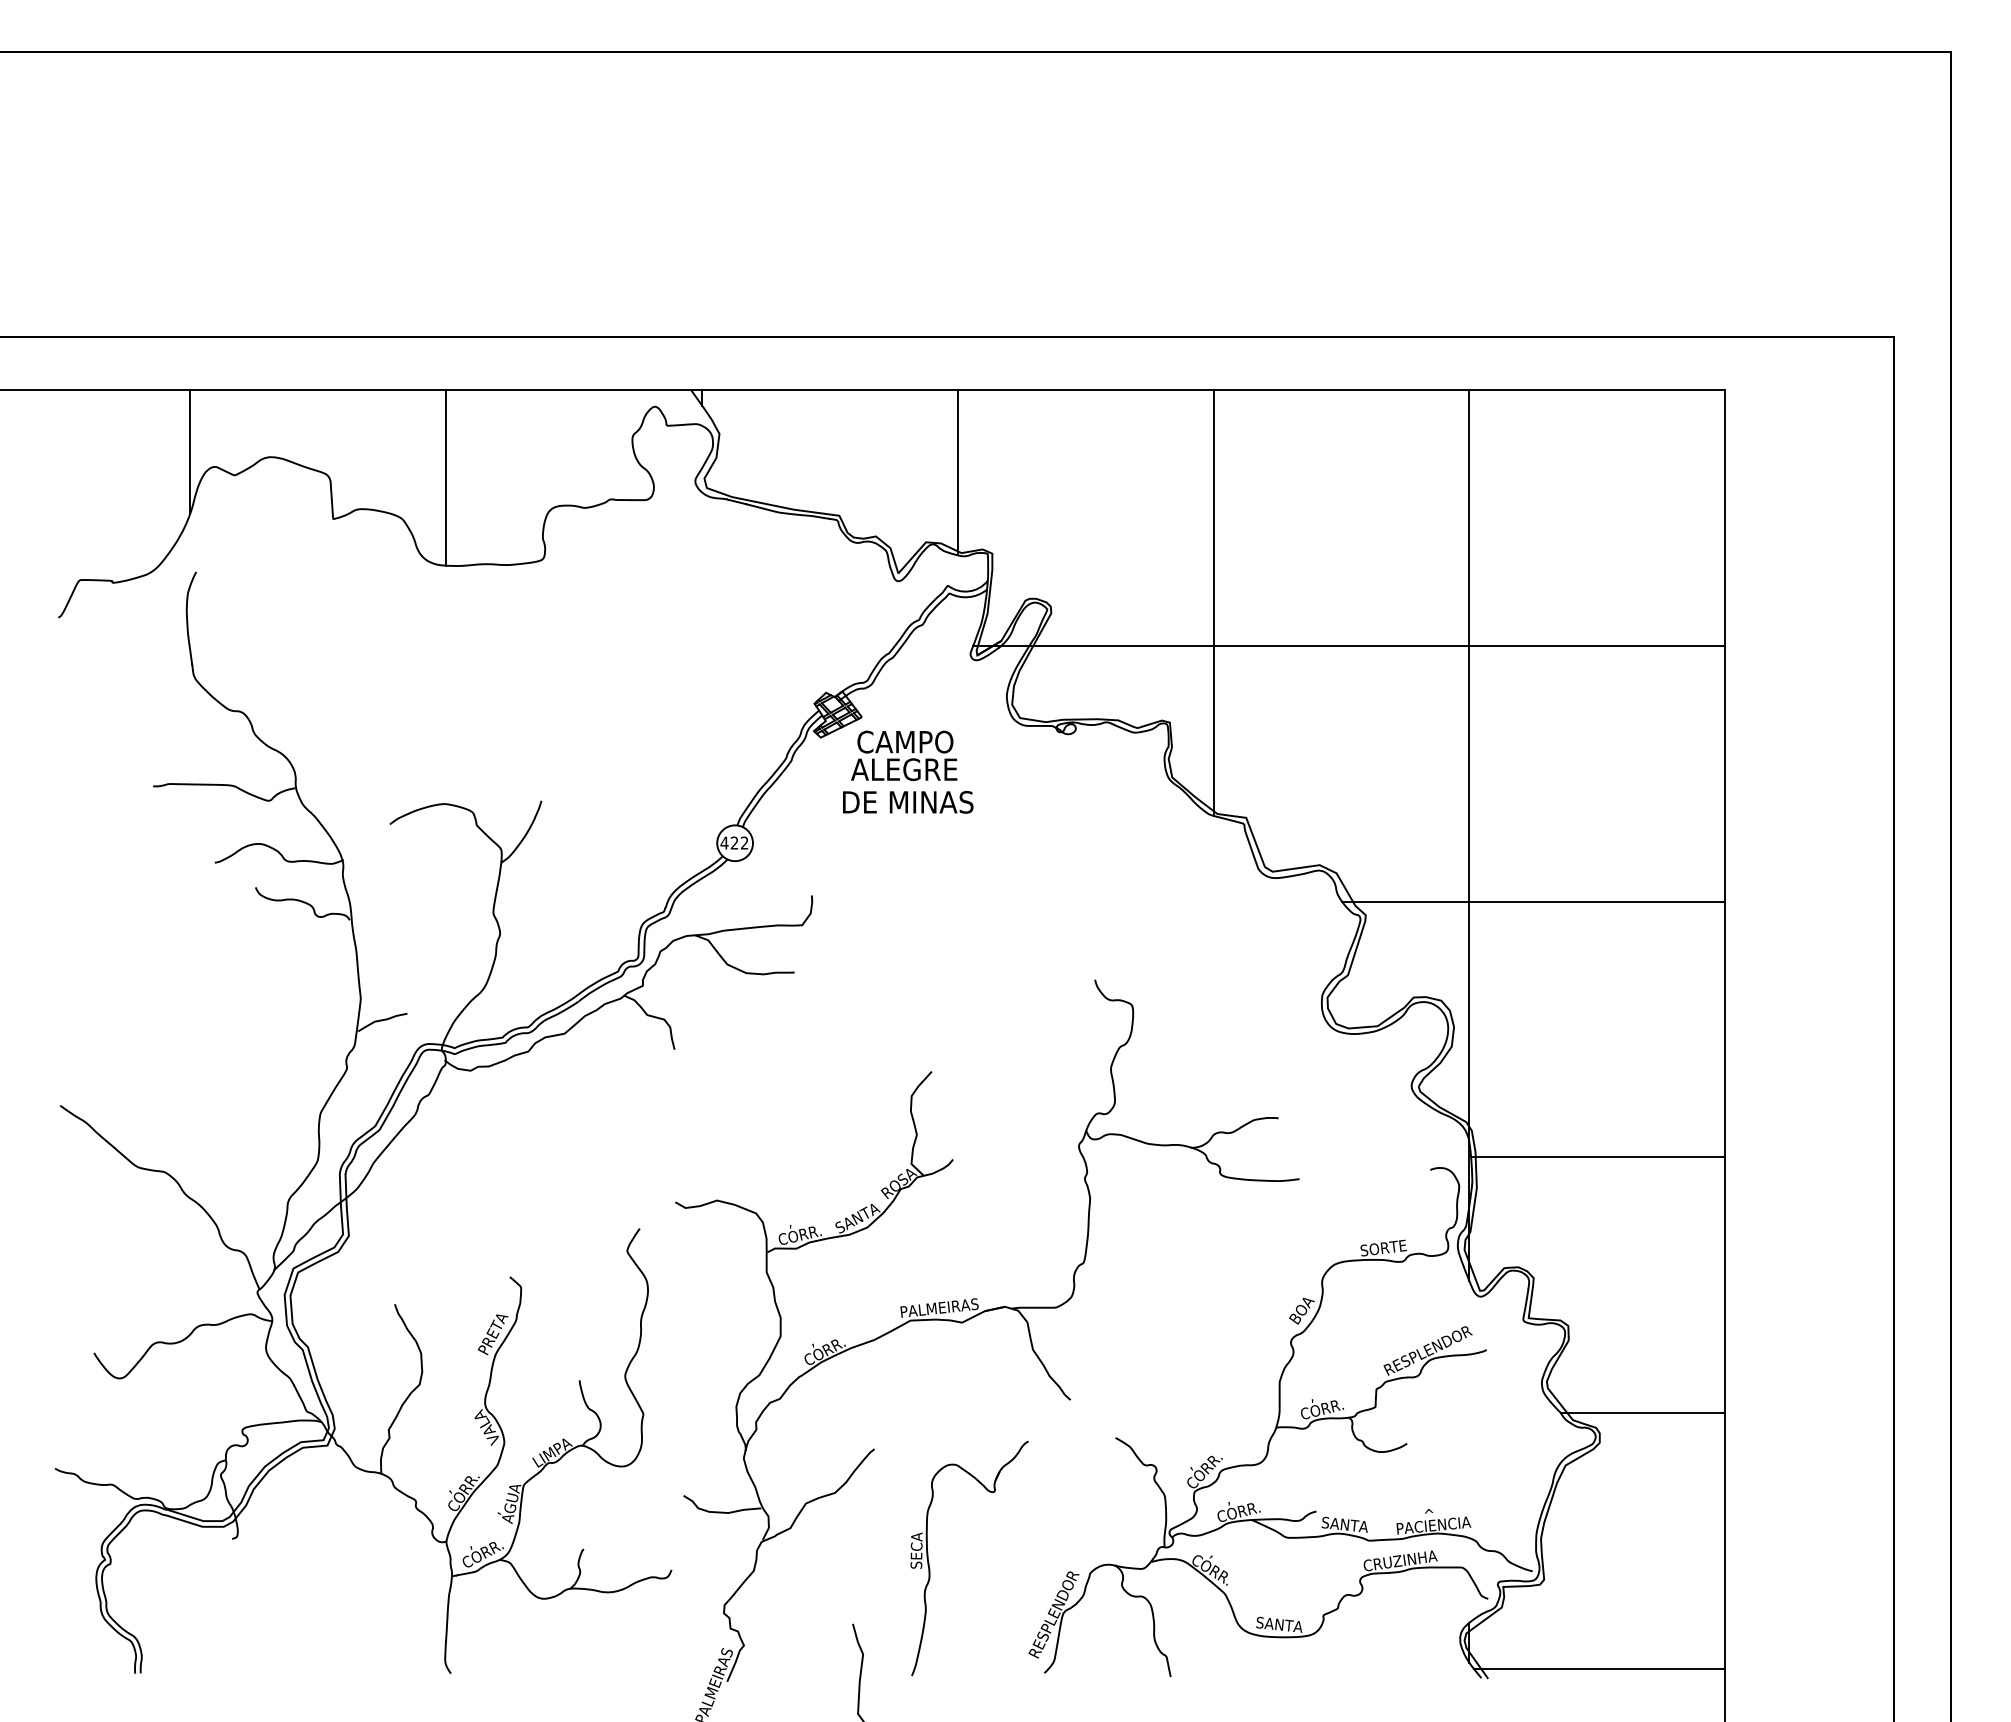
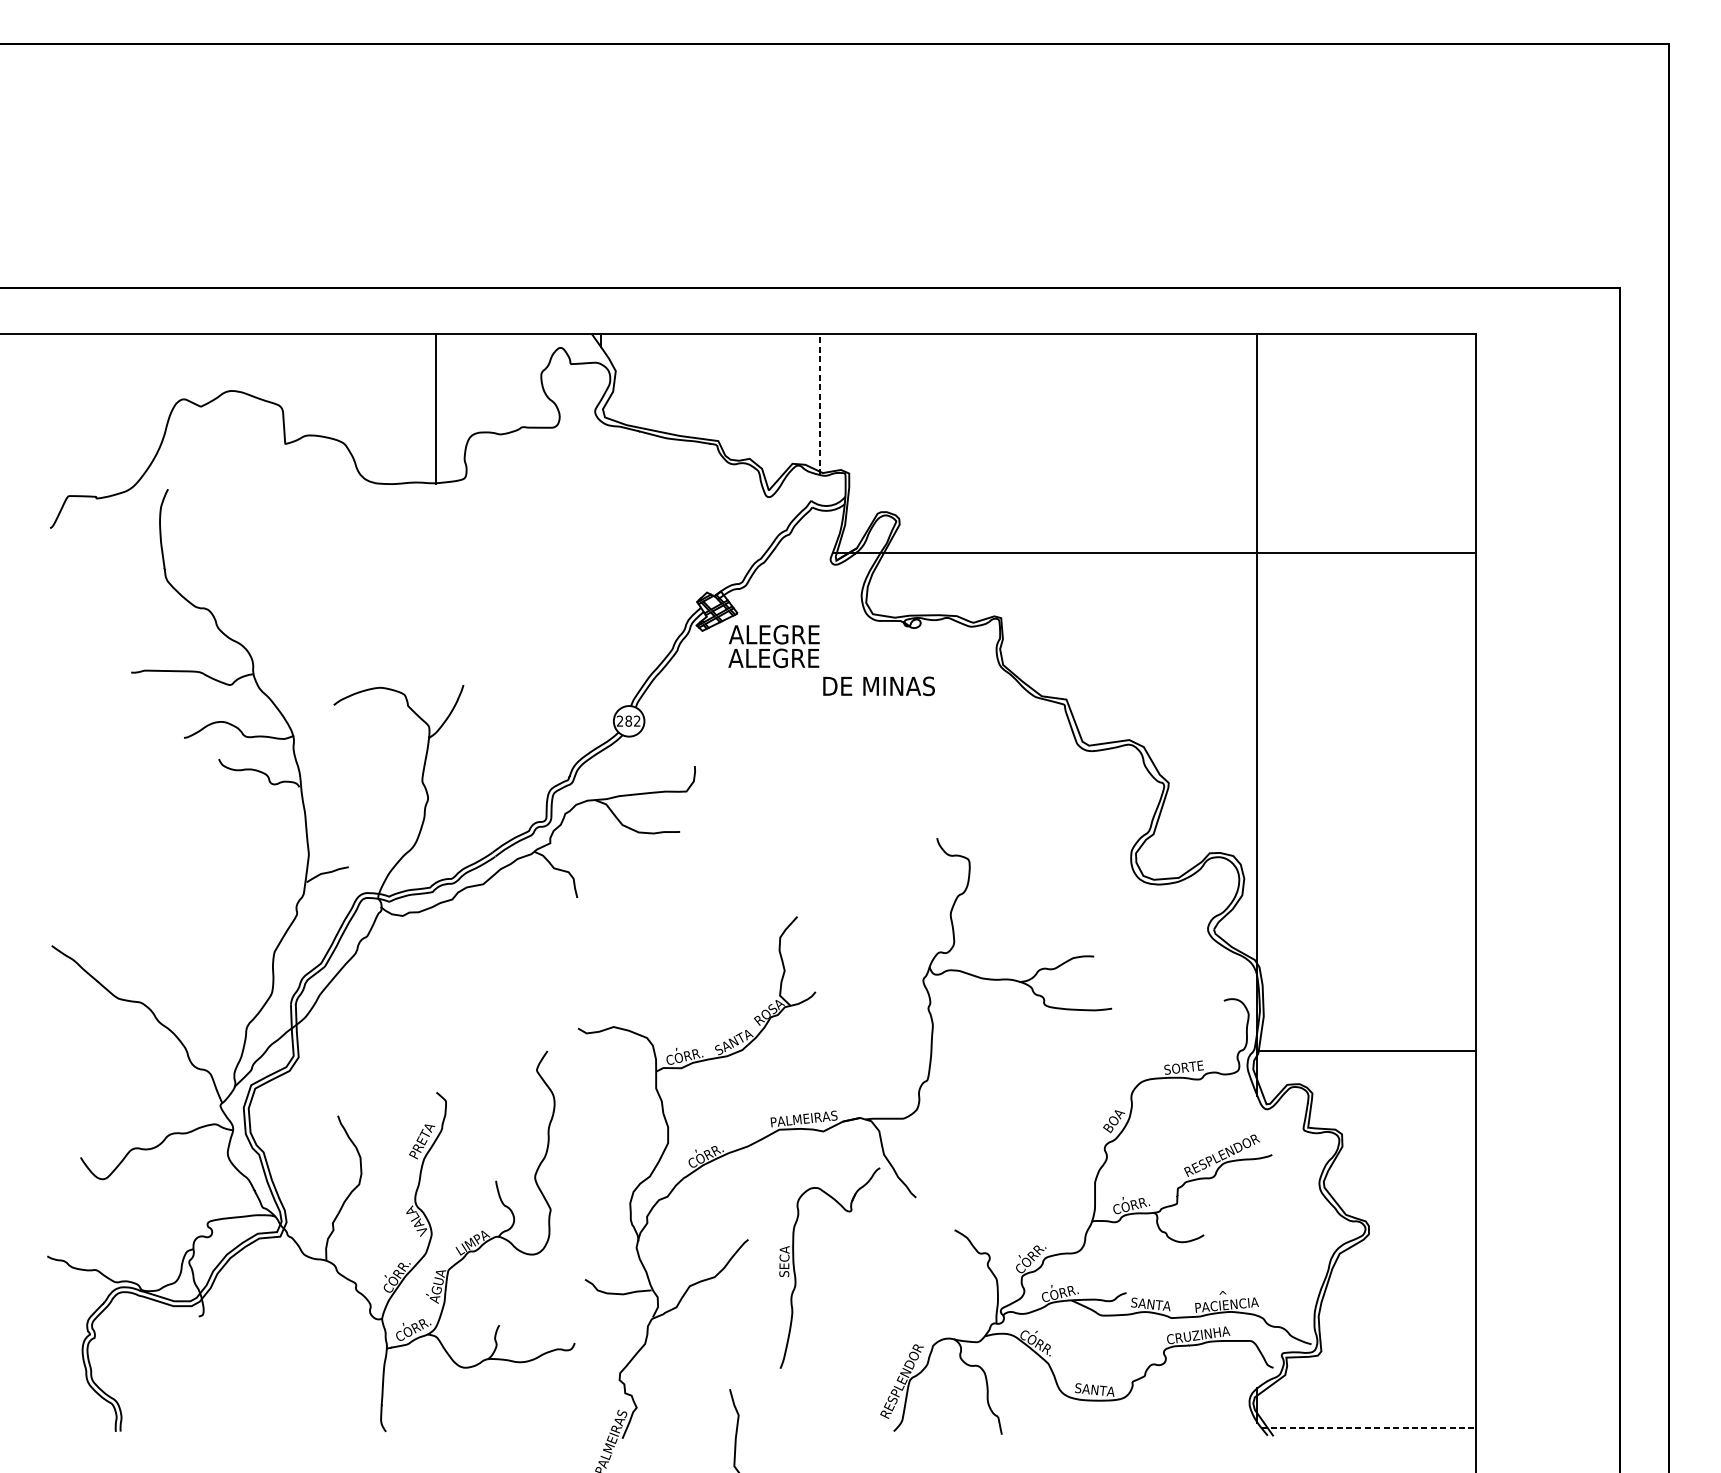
line: (190, 451) -> (163, 386), removed
line: (957, 472) -> (819, 404), solid -> dashed
line: (446, 477) -> (436, 408), moved
line: (1213, 602) -> (1038, 515), removed
text: (904, 741) -> (774, 634), CAMPO -> ALEGRE
text: (908, 802) -> (879, 686), moved
text: (729, 842) -> (624, 720), 422 -> 282
line: (1533, 901) -> (1312, 771), removed
line: (1598, 1157) -> (1367, 1050), moved
line: (1642, 1413) -> (1405, 1209), removed
part: (929, 1562) -> (795, 1271), moved
line: (1599, 1669) -> (1368, 1428), solid -> dashed

